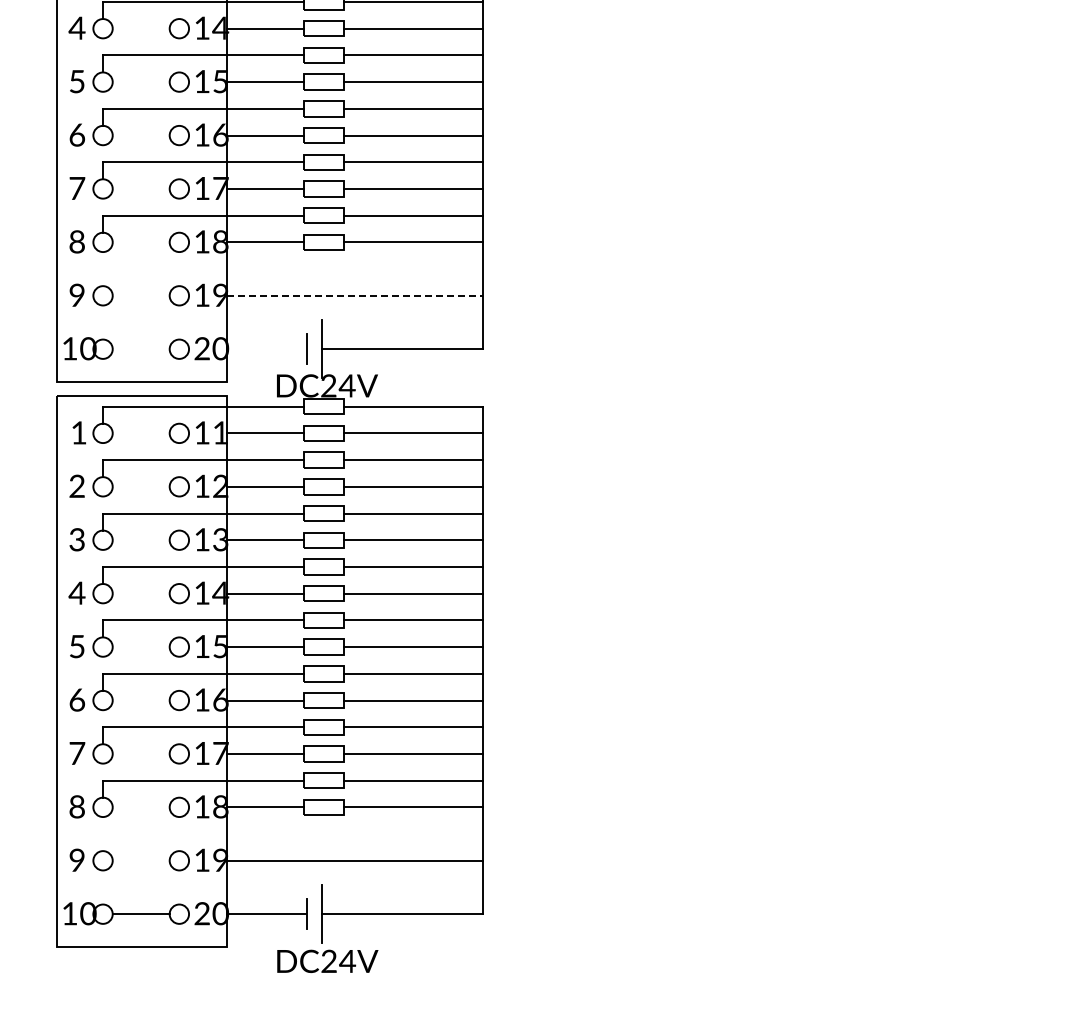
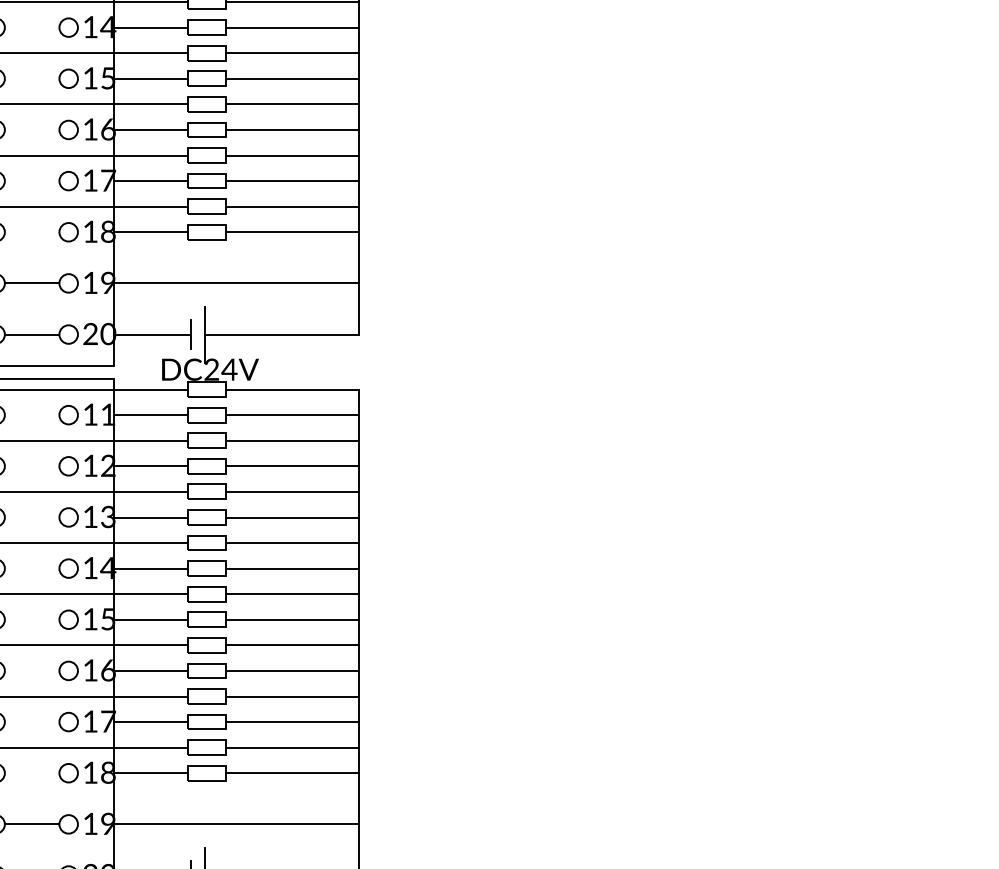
line: (140, 295) -> (31, 283), added
line: (355, 295) -> (237, 283), dashed -> solid
line: (140, 349) -> (31, 334), added
line: (266, 349) -> (152, 334), added
line: (140, 860) -> (31, 824), added

